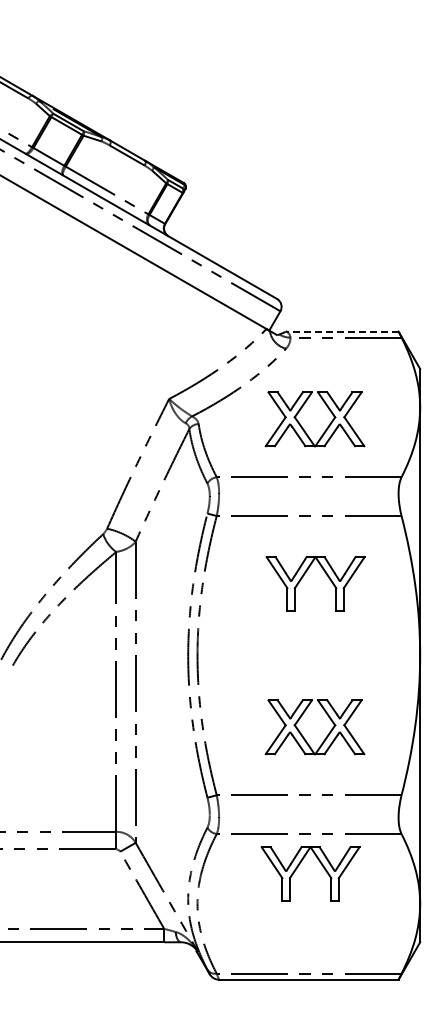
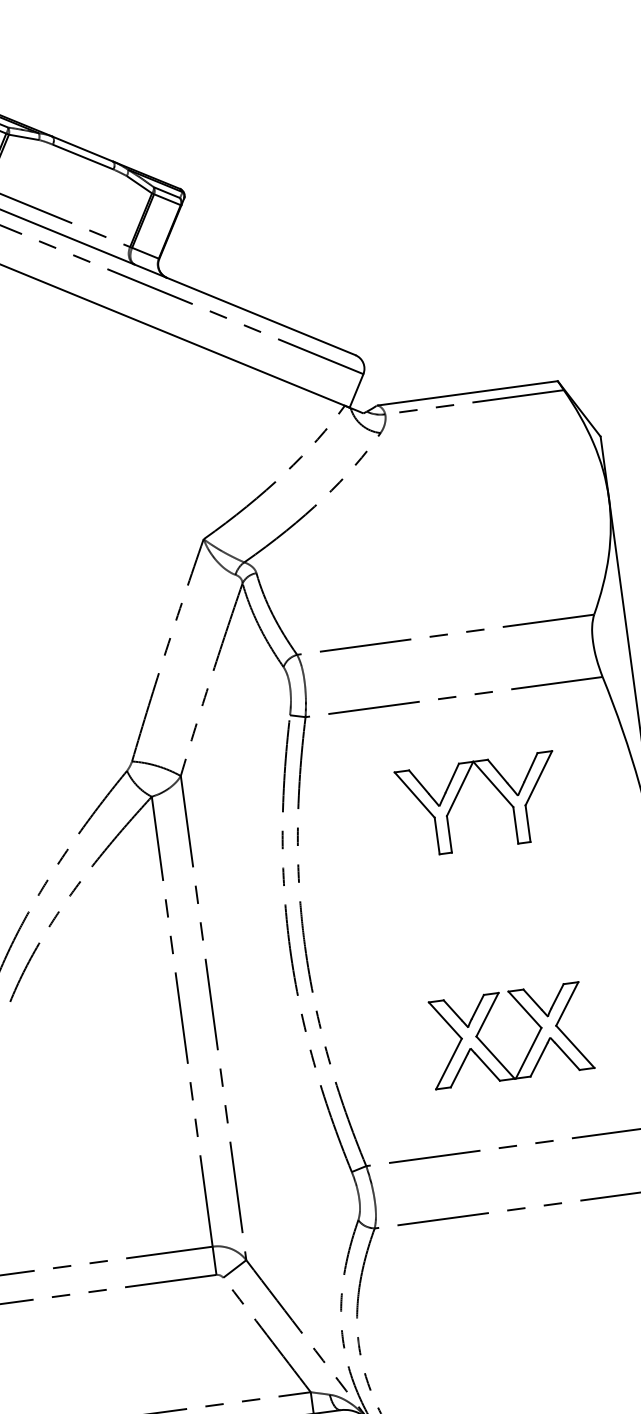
line: (342, 331) -> (467, 393), dashed -> solid
part: (302, 426) -> (423, 554), removed
part: (298, 867) -> (513, 1264), removed

